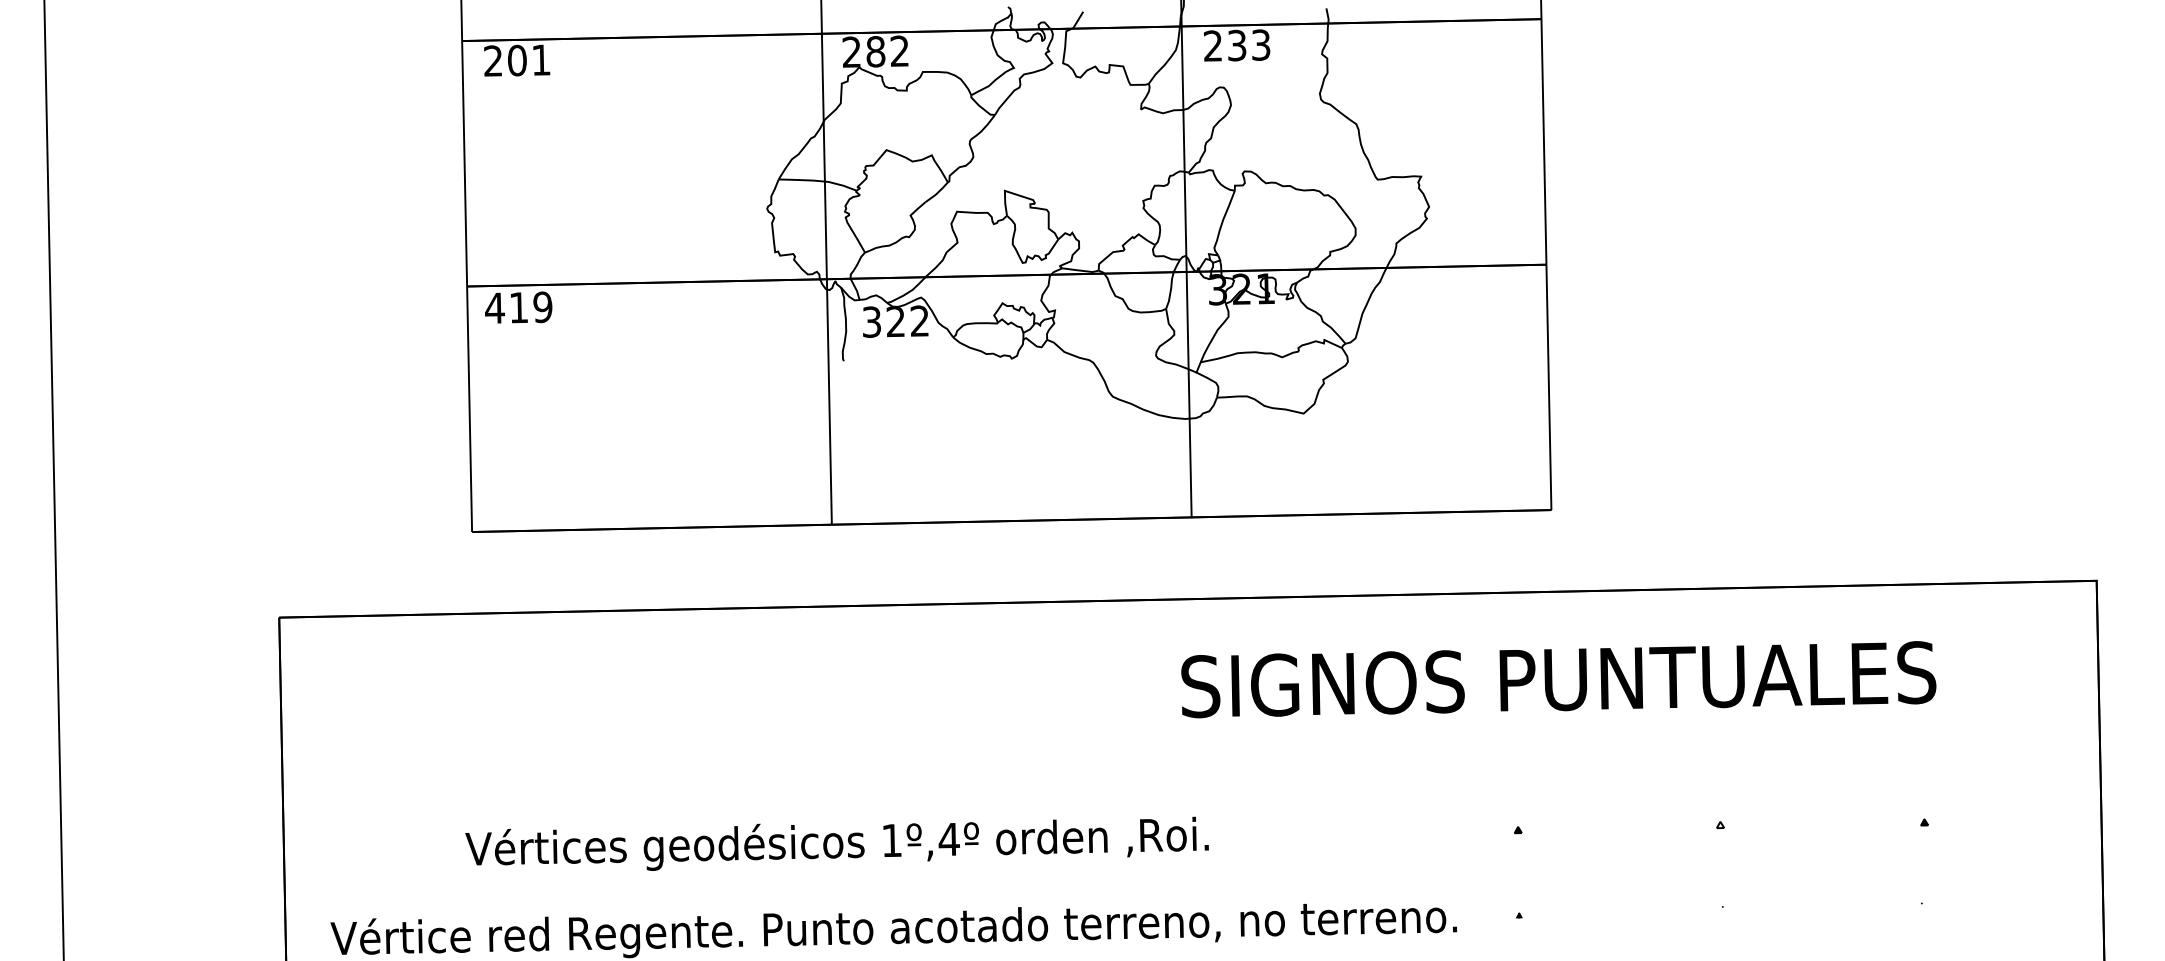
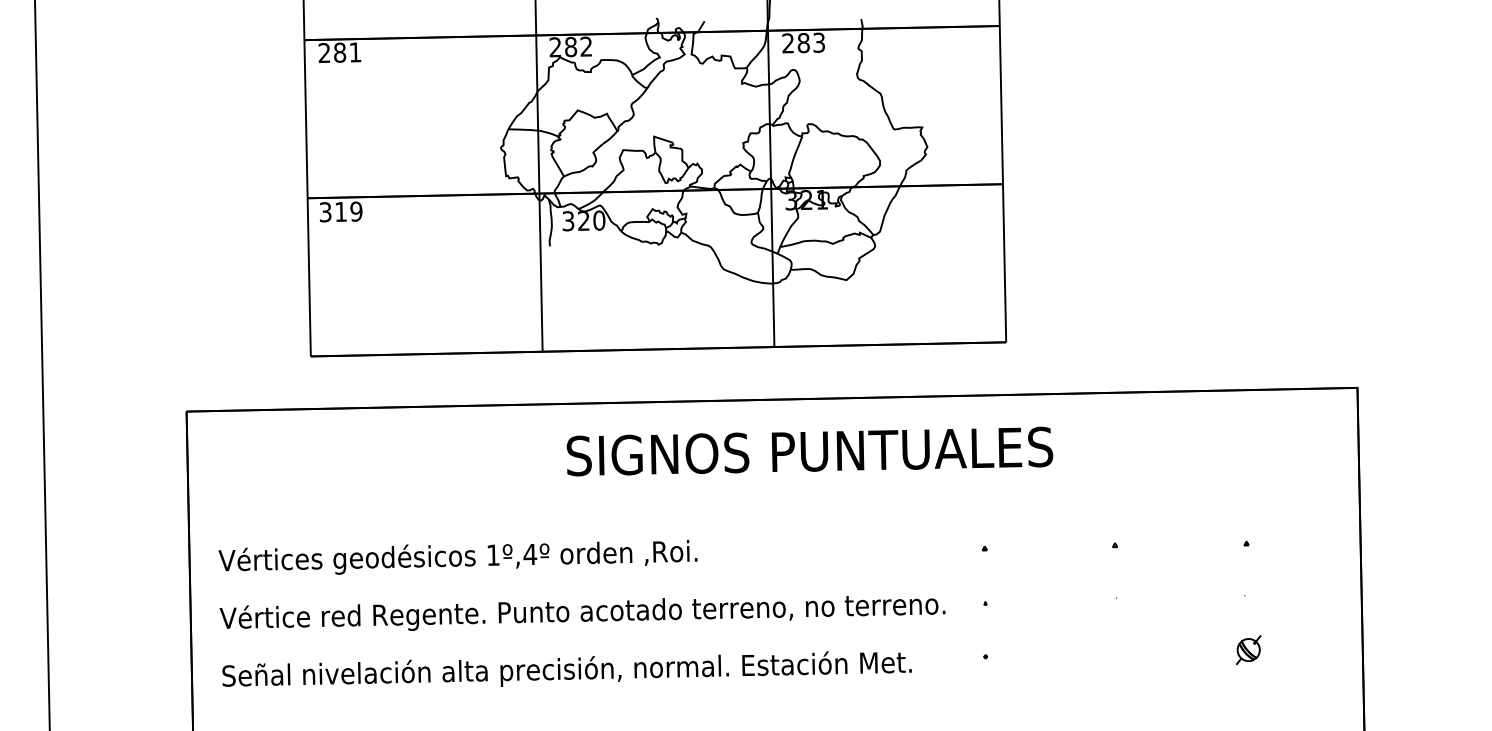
text: (1236, 46) -> (803, 43), 233 -> 283
text: (518, 60) -> (340, 52), 201 -> 281
text: (494, 308) -> (325, 212), 419 -> 319
text: (920, 320) -> (599, 220), 322 -> 320
text: (1558, 679) -> (809, 451), moved
text: (836, 844) -> (457, 557), moved

